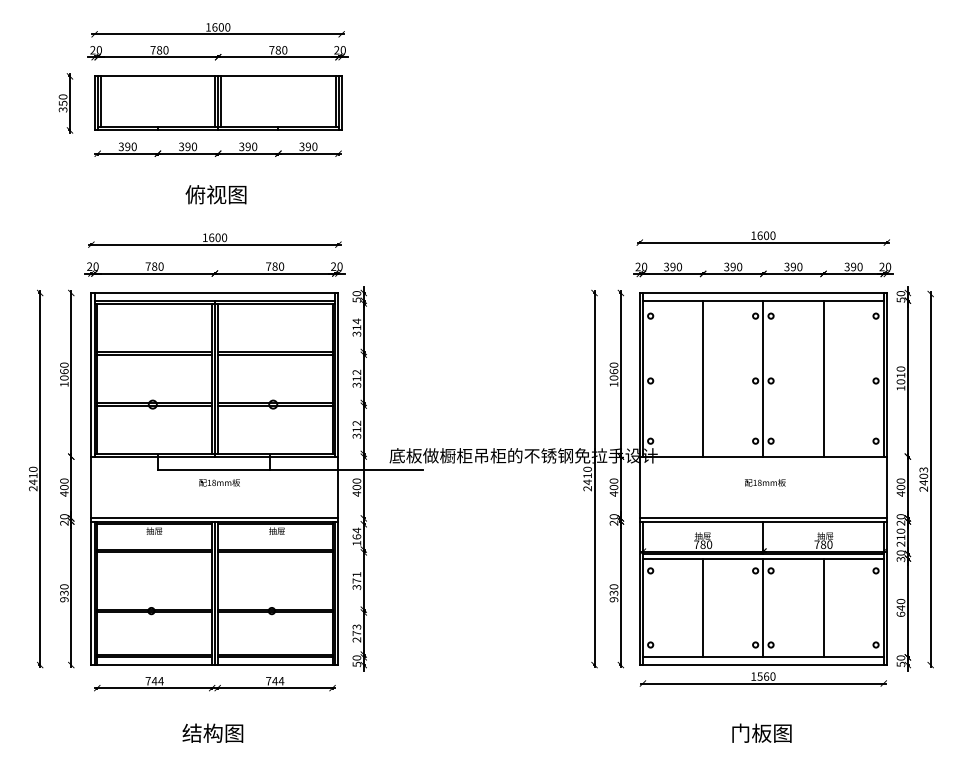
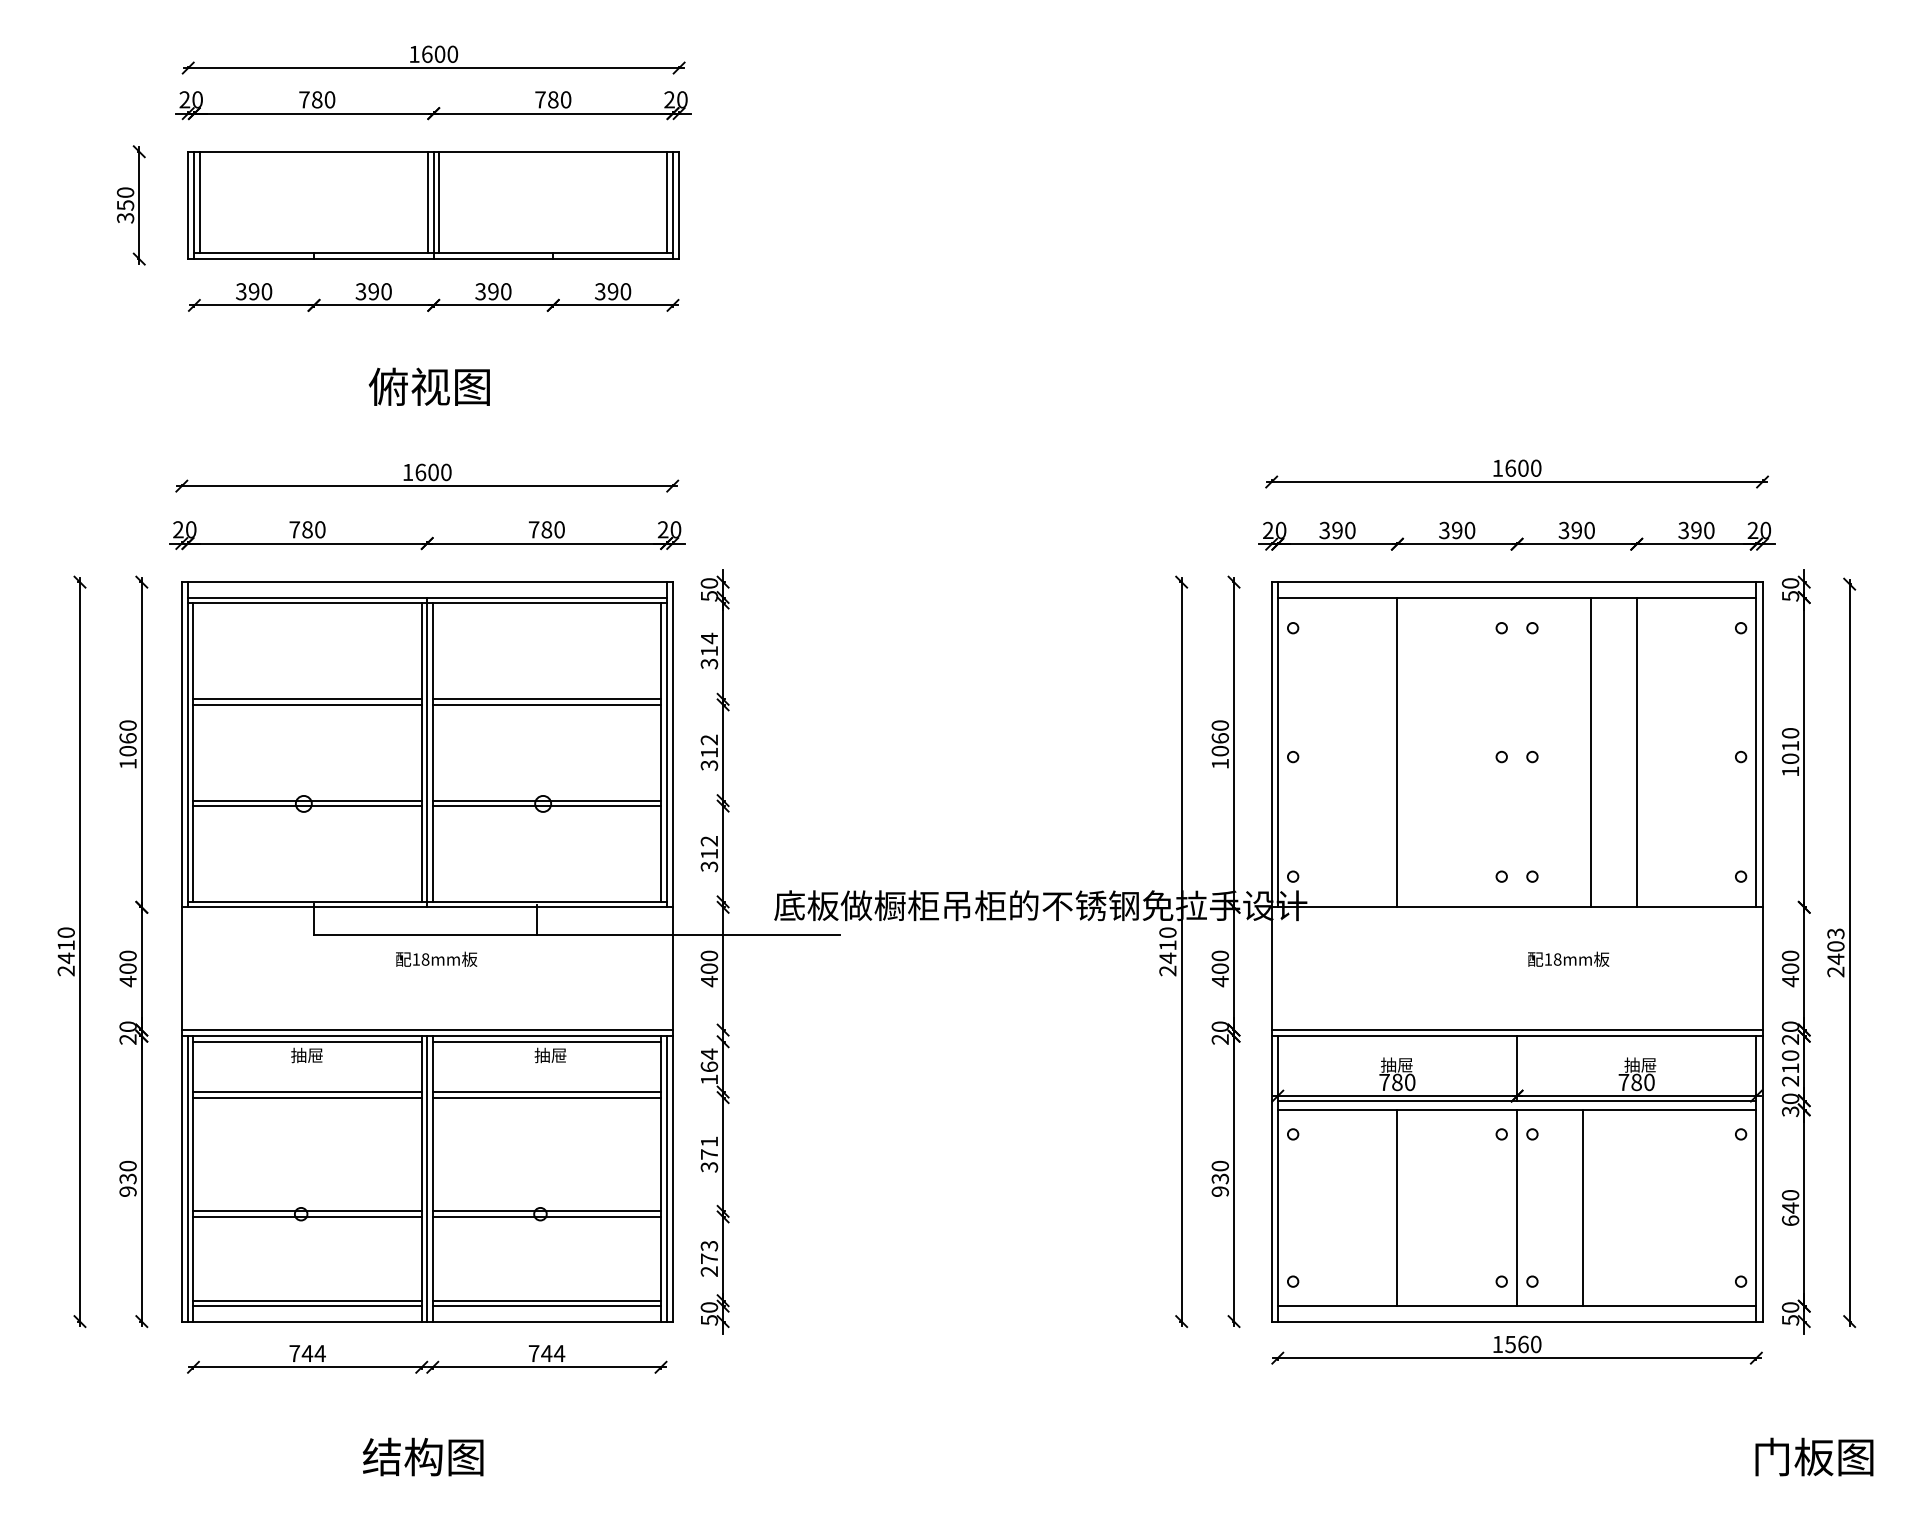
line: (763, 378) -> (1590, 752), moved
text: (765, 482) -> (1569, 958), moved
line: (823, 607) -> (1582, 1207), moved
text: (761, 732) -> (1813, 1455), moved

